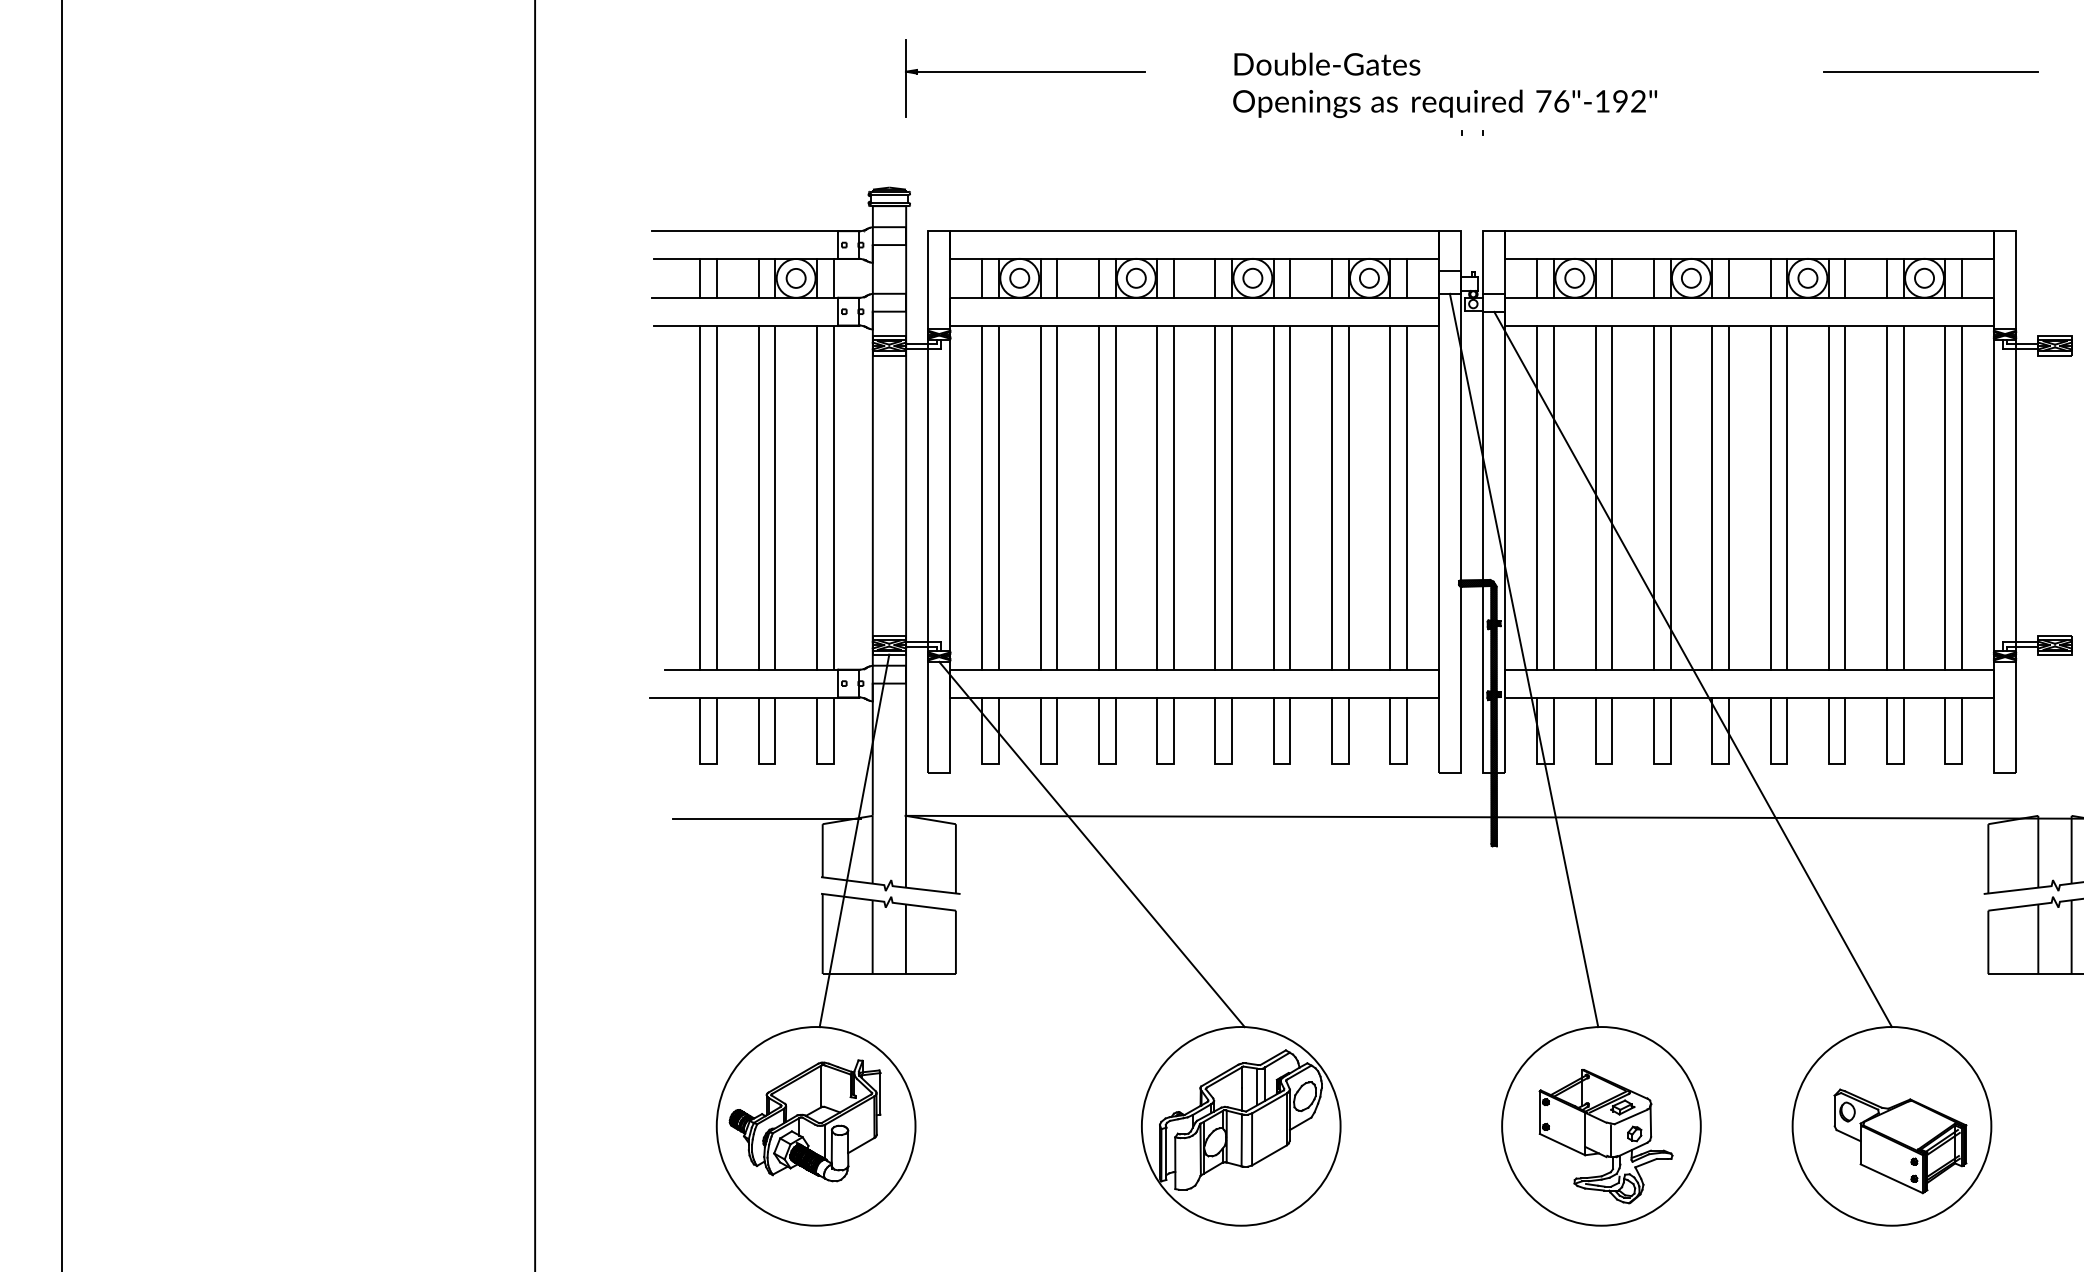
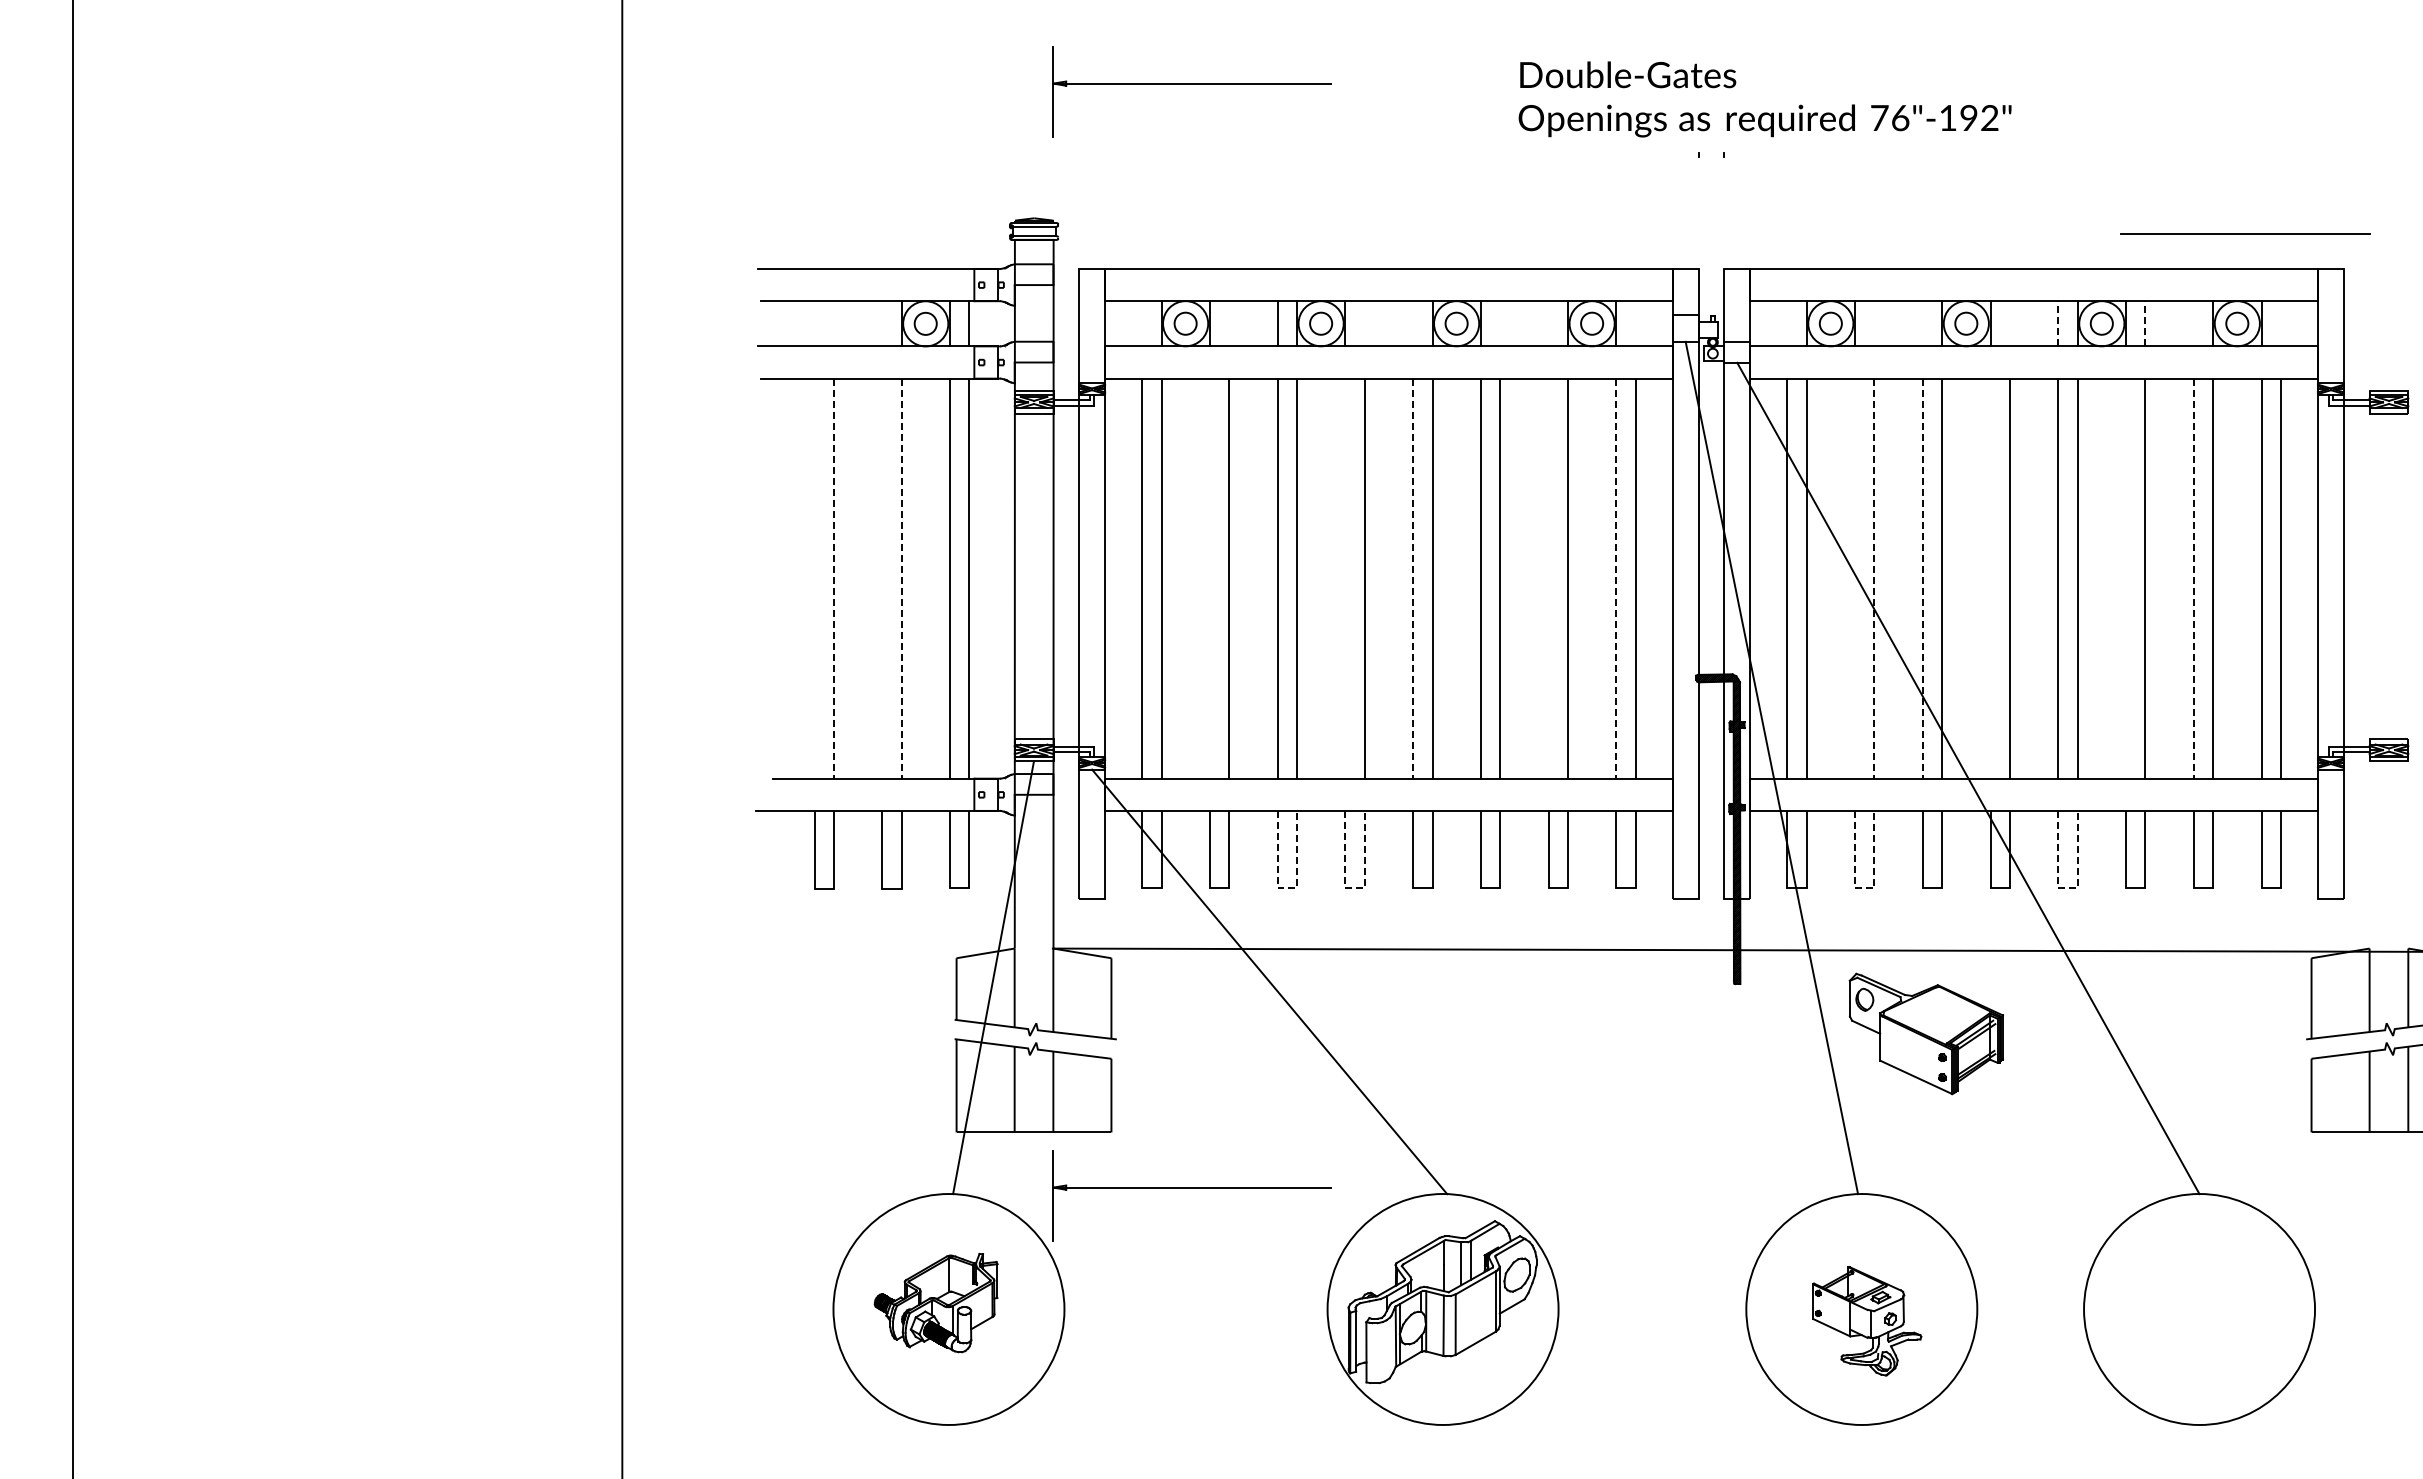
line: (1931, 71) -> (2245, 233), moved
text: (1444, 85) -> (1764, 99), moved
line: (700, 278) -> (814, 323), removed
line: (716, 278) -> (833, 323), removed
line: (758, 278) -> (882, 323), removed
line: (982, 278) -> (1142, 323), removed
line: (1057, 278) -> (1229, 323), removed
line: (1173, 278) -> (1364, 323), removed
line: (1215, 278) -> (1413, 323), removed
line: (1290, 278) -> (1500, 323), removed
line: (1331, 278) -> (1548, 323), removed
line: (1406, 278) -> (1635, 323), removed
line: (1537, 278) -> (1787, 323), removed
line: (1612, 278) -> (1874, 323), removed
line: (1653, 278) -> (1922, 323), removed
line: (1728, 278) -> (2009, 323), removed
line: (1770, 278) -> (2058, 323), solid -> dashed
line: (1845, 278) -> (2145, 323), solid -> dashed
line: (1886, 278) -> (2193, 323), removed
line: (1961, 278) -> (2280, 323), removed
line: (700, 497) -> (814, 578), removed
line: (758, 497) -> (882, 578), removed
line: (1040, 497) -> (1209, 578), removed
line: (1157, 497) -> (1345, 578), removed
line: (1331, 497) -> (1548, 578), removed
line: (1596, 497) -> (1855, 578), removed
line: (1712, 497) -> (1990, 578), removed
line: (1829, 497) -> (2126, 578), removed
line: (716, 498) -> (833, 579), solid -> dashed
line: (775, 498) -> (901, 579), solid -> dashed
line: (1215, 498) -> (1413, 579), solid -> dashed
line: (1390, 498) -> (1616, 579), solid -> dashed
line: (1612, 498) -> (1874, 579), solid -> dashed
line: (1653, 498) -> (1922, 579), solid -> dashed
line: (1886, 498) -> (2193, 579), solid -> dashed
line: (1107, 764) -> (1287, 888), solid -> dashed
line: (1165, 764) -> (1355, 888), solid -> dashed
line: (1603, 764) -> (1864, 888), solid -> dashed
line: (1779, 764) -> (2068, 888), solid -> dashed
line: (766, 818) -> (891, 951), removed
part: (1024, 1022) -> (1191, 1188), added
part: (804, 1120) -> (935, 1302), size x0.7
part: (1606, 1135) -> (1867, 1320), size x0.7
part: (1899, 1140) -> (1925, 1033), moved

